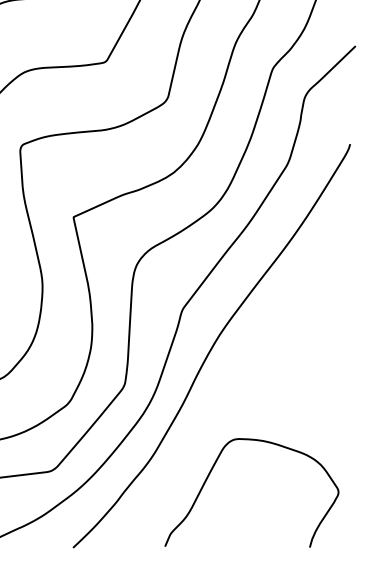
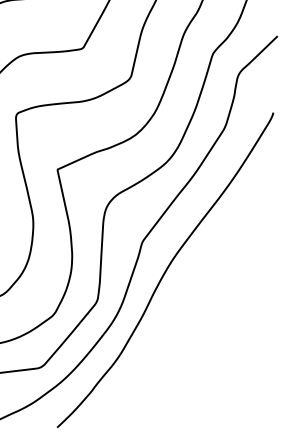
curve: (211, 472) -> (165, 368), removed

